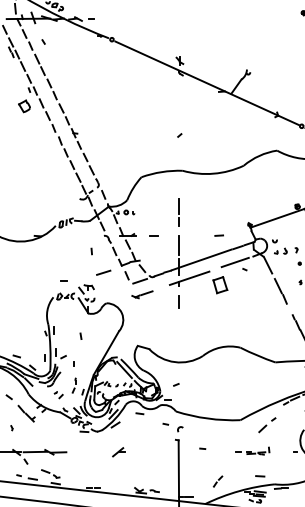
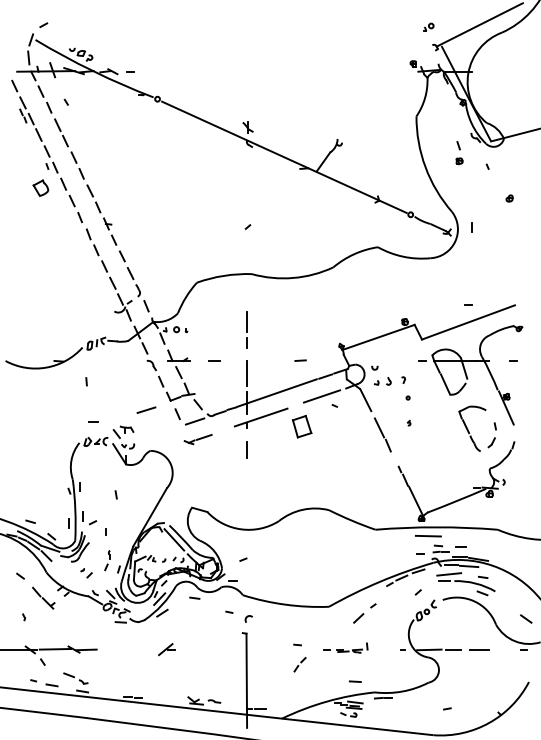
line: (91, 251) -> (86, 381), moved
line: (202, 448) -> (297, 644), moved
part: (217, 481) -> (299, 664), moved

